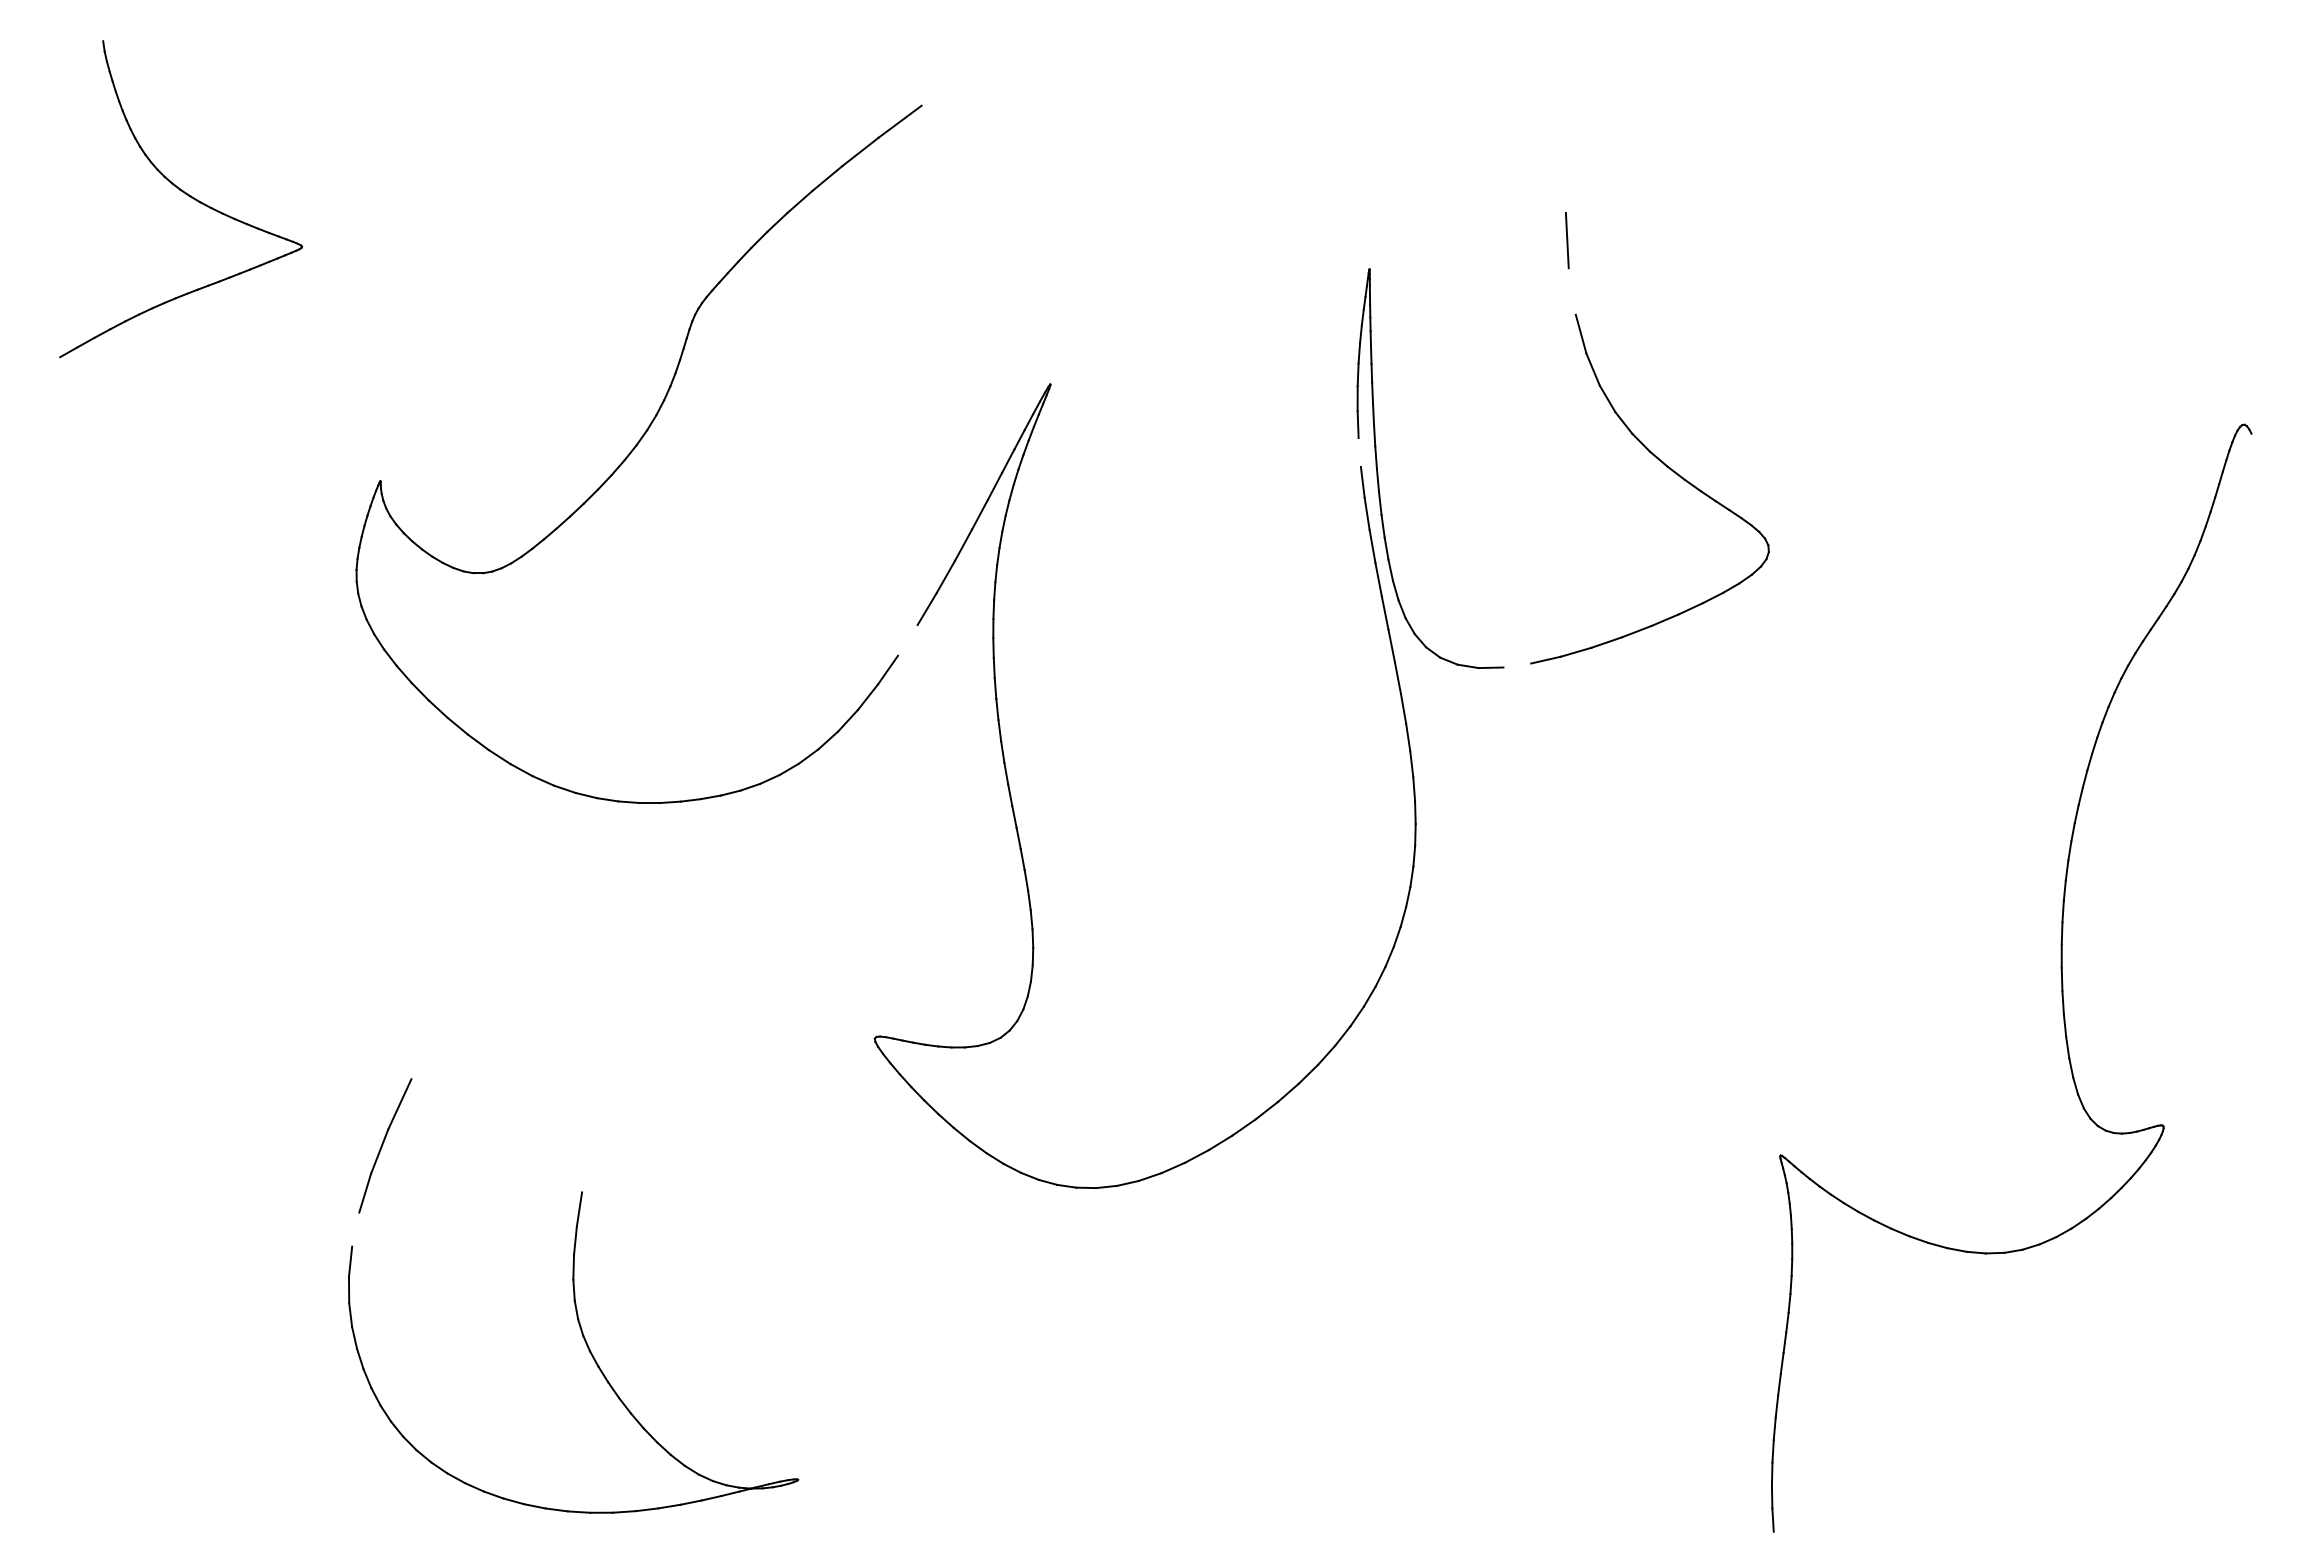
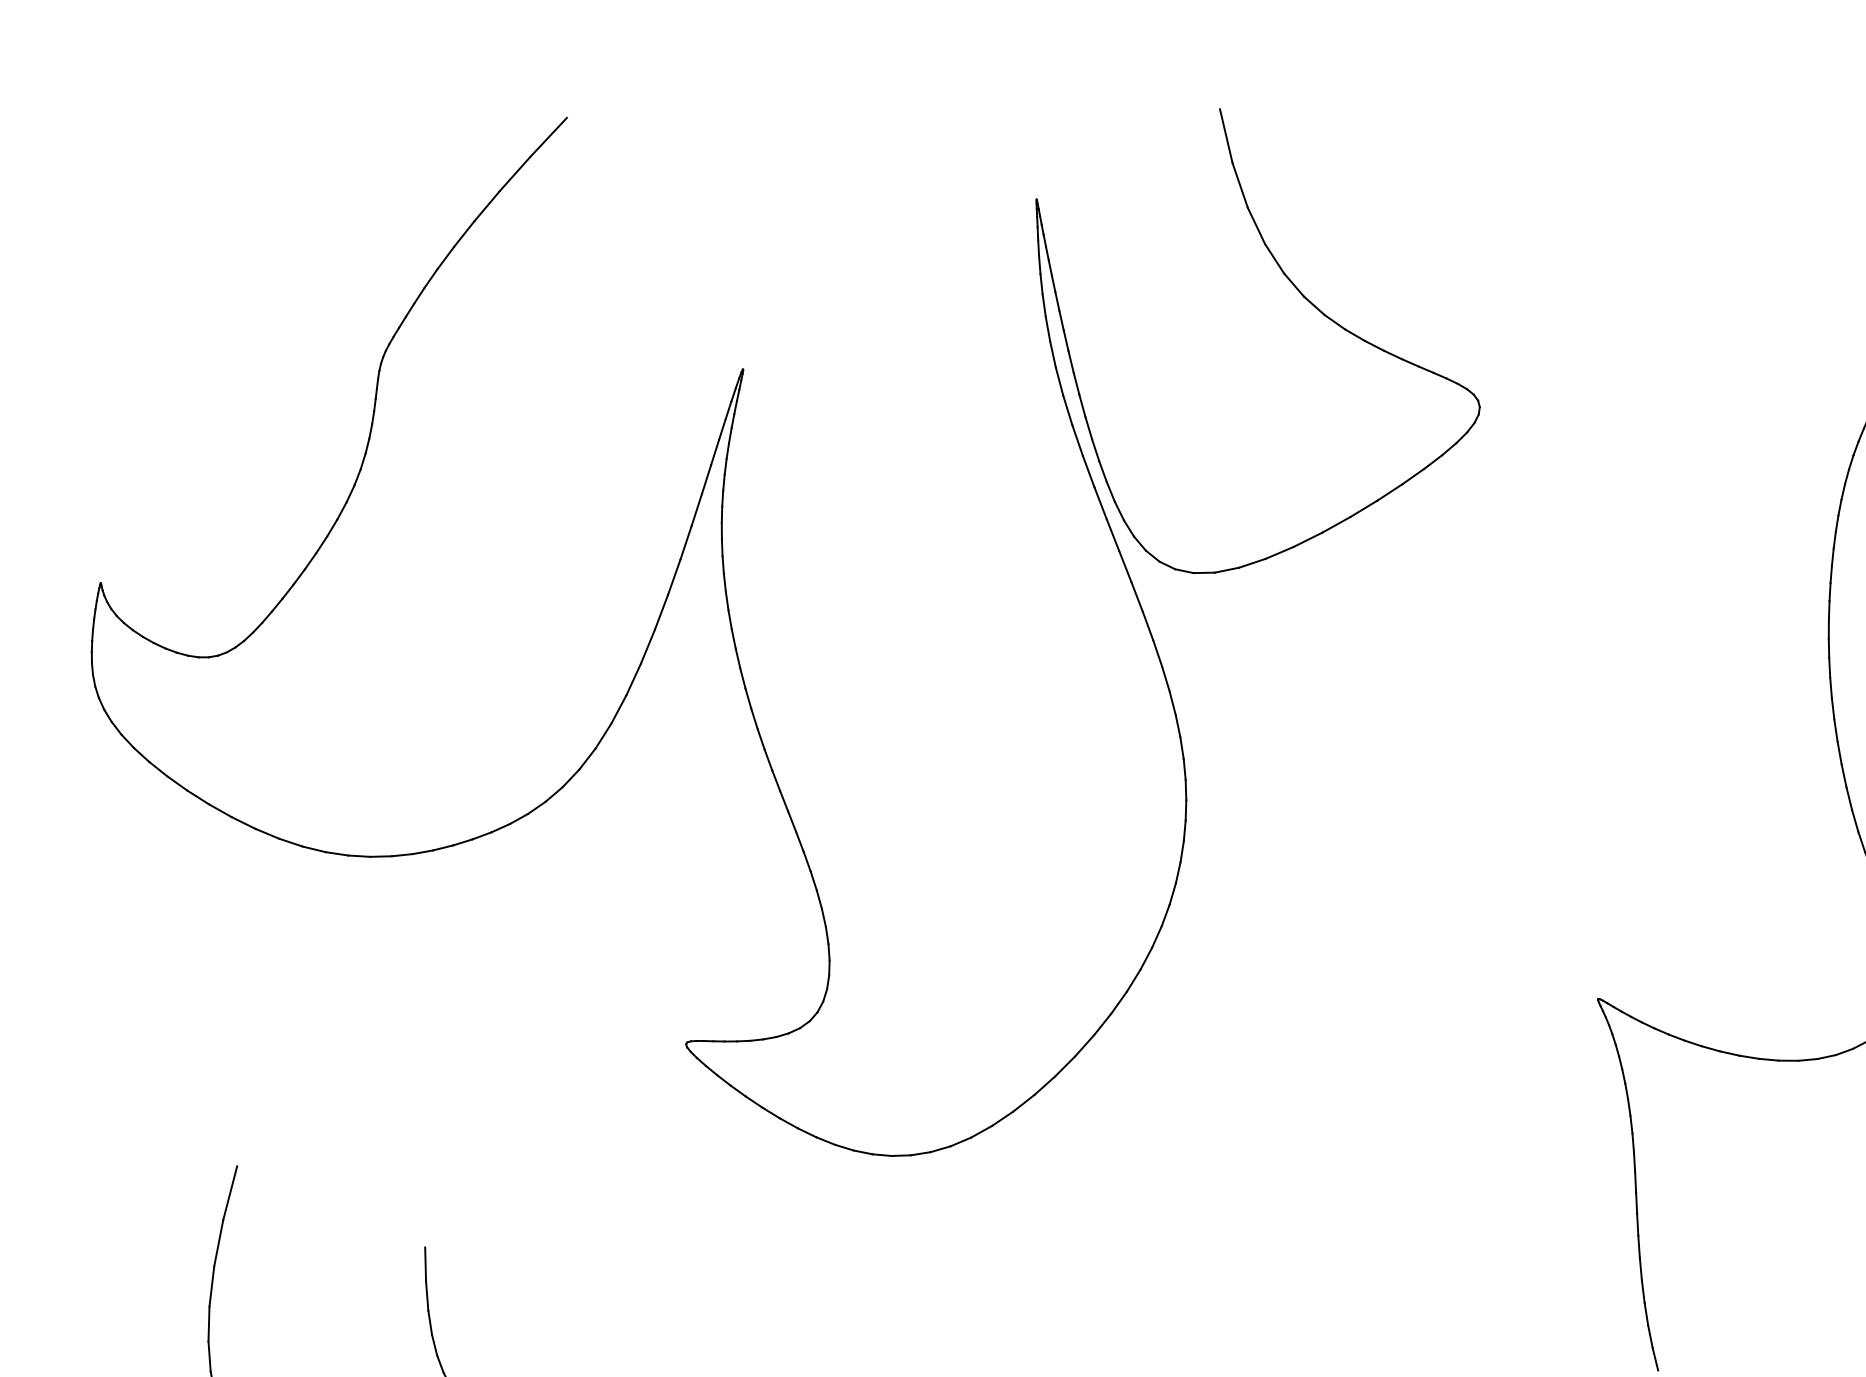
line: (1571, 291) -> (1239, 185), added
line: (1359, 452) -> (1059, 381), added
line: (907, 640) -> (647, 646), added
line: (1517, 665) -> (1252, 563), added
line: (355, 1229) -> (208, 1324), added

